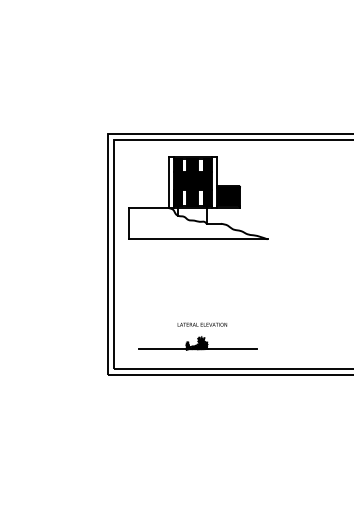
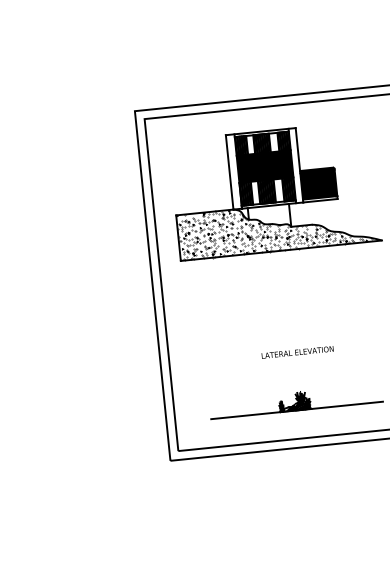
hatch: (194, 223) -> (273, 228), added
text: (202, 324) -> (297, 351), moved

